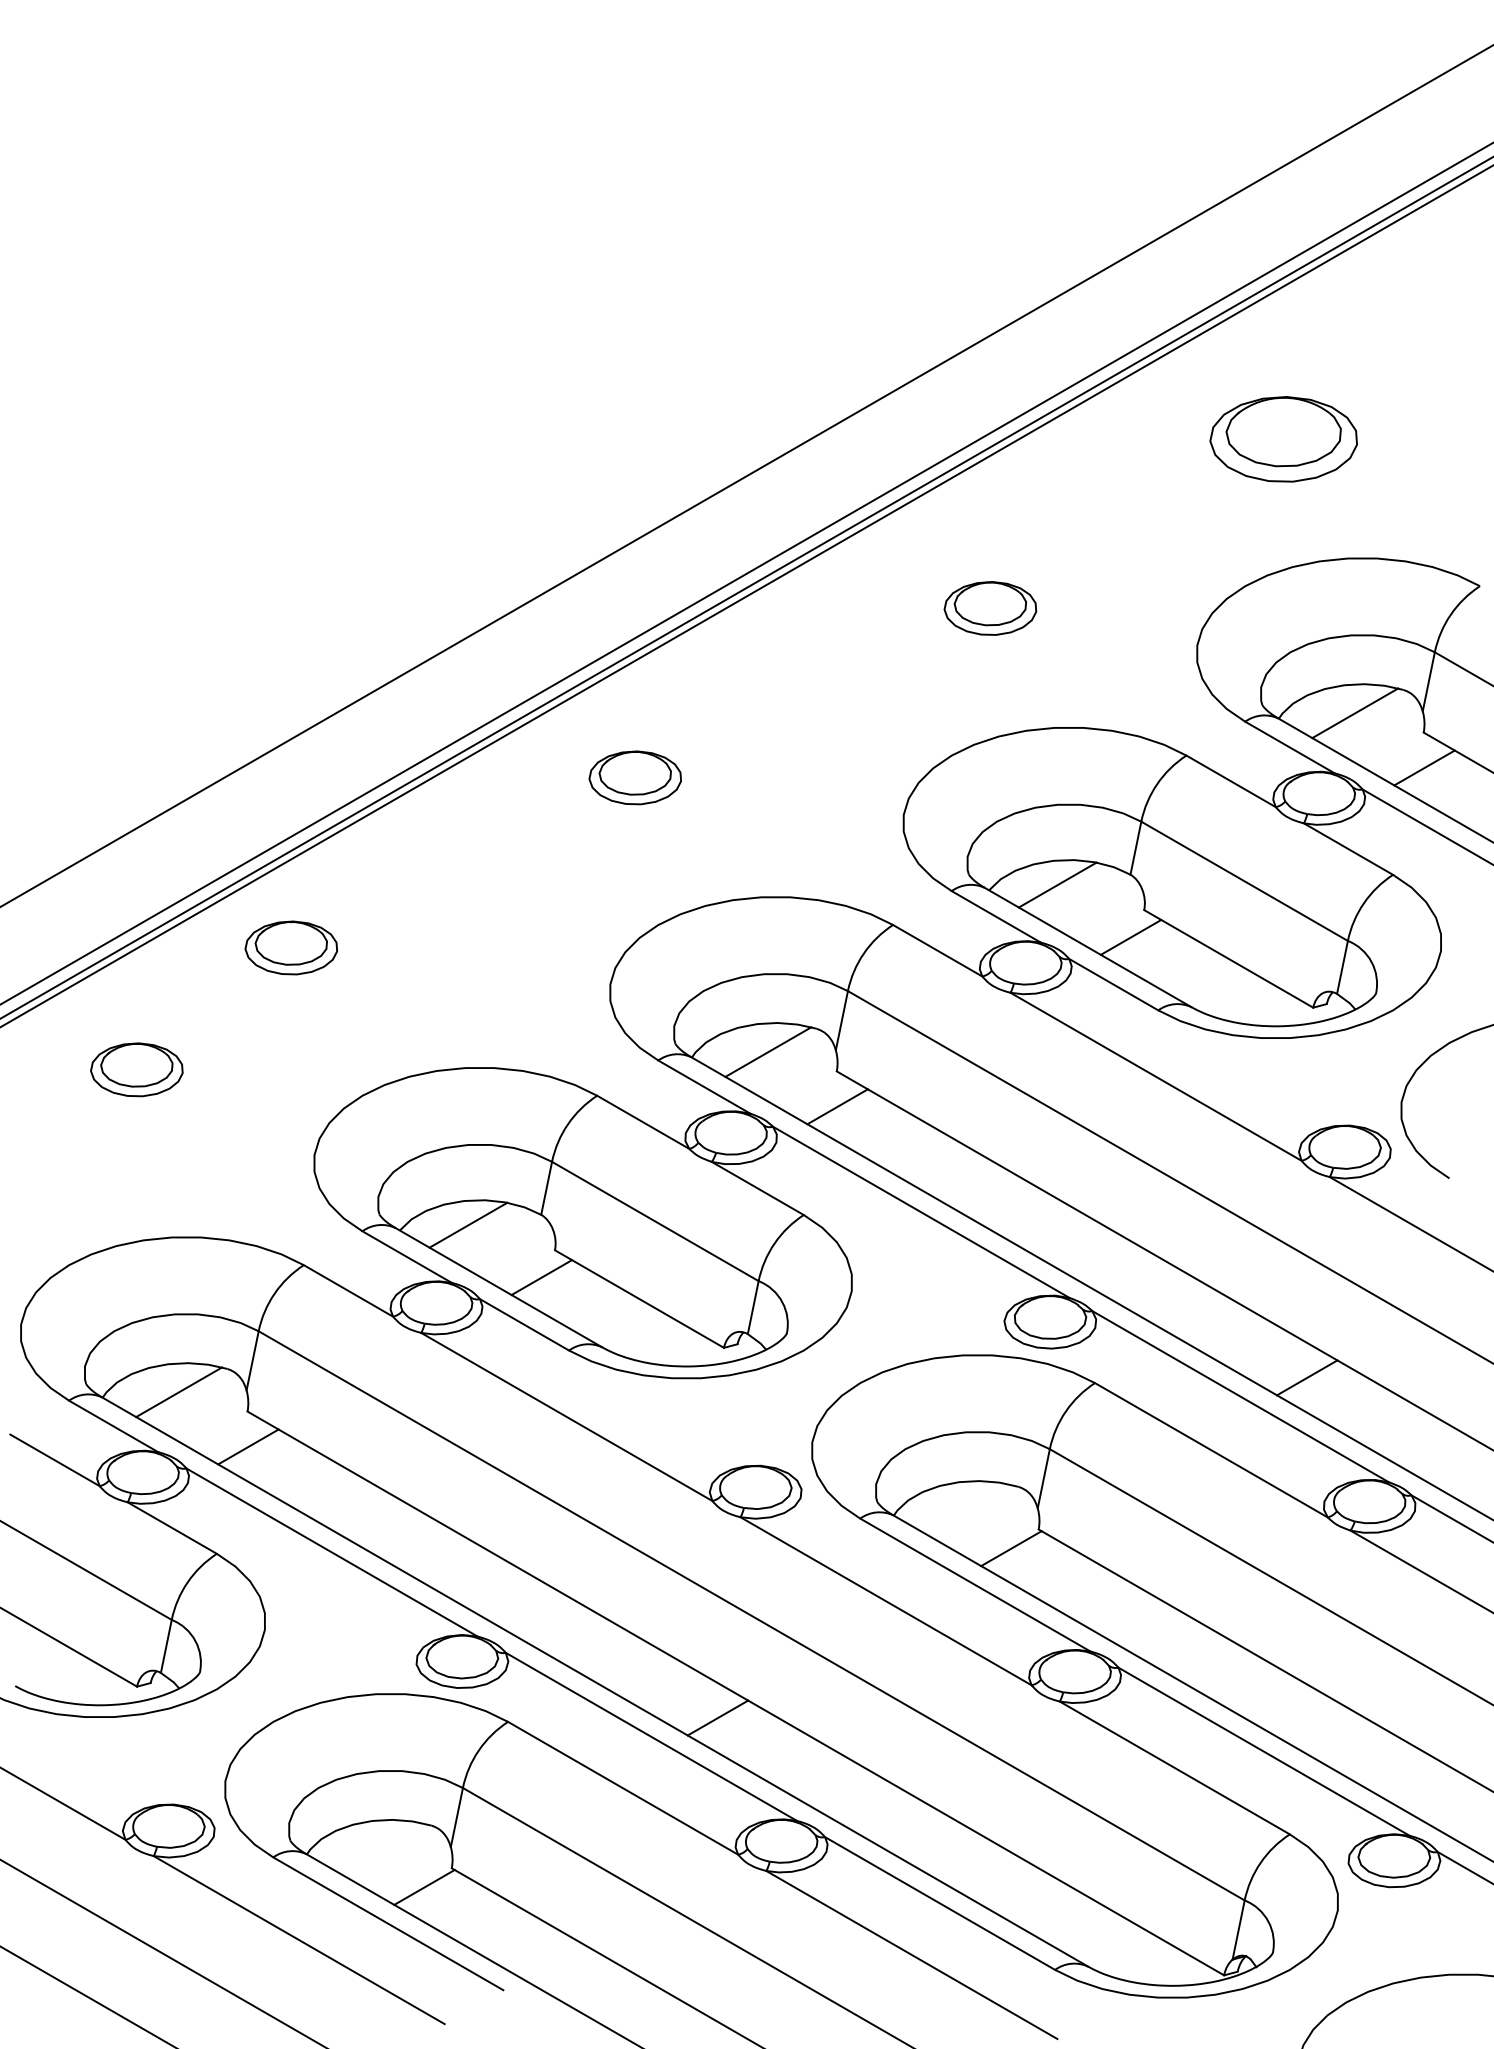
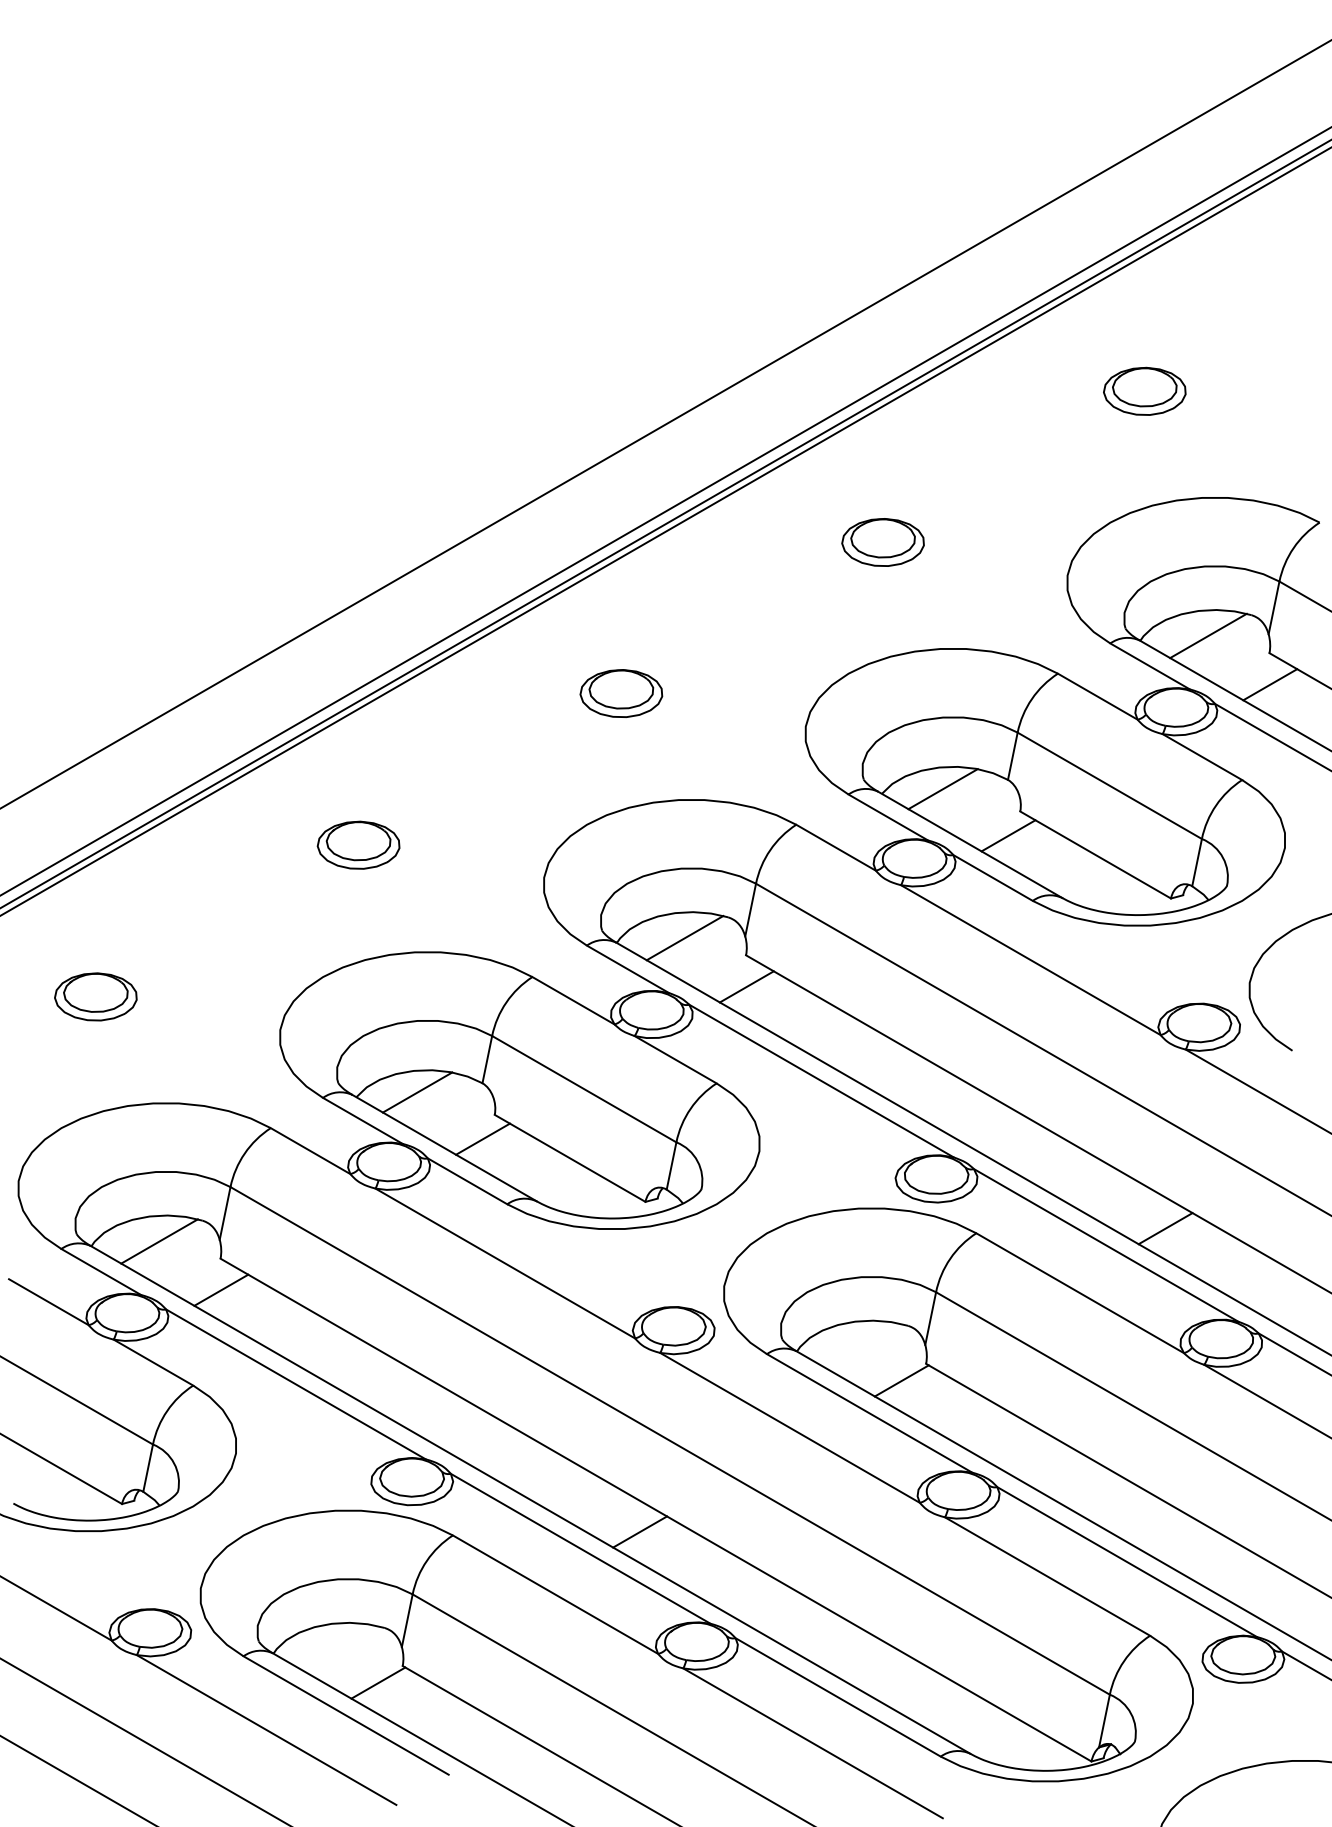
part: (1283, 438) -> (1144, 390), size x0.62
part: (635, 777) -> (621, 693), moved
part: (291, 947) -> (358, 844), moved
part: (136, 1069) -> (95, 996), moved

